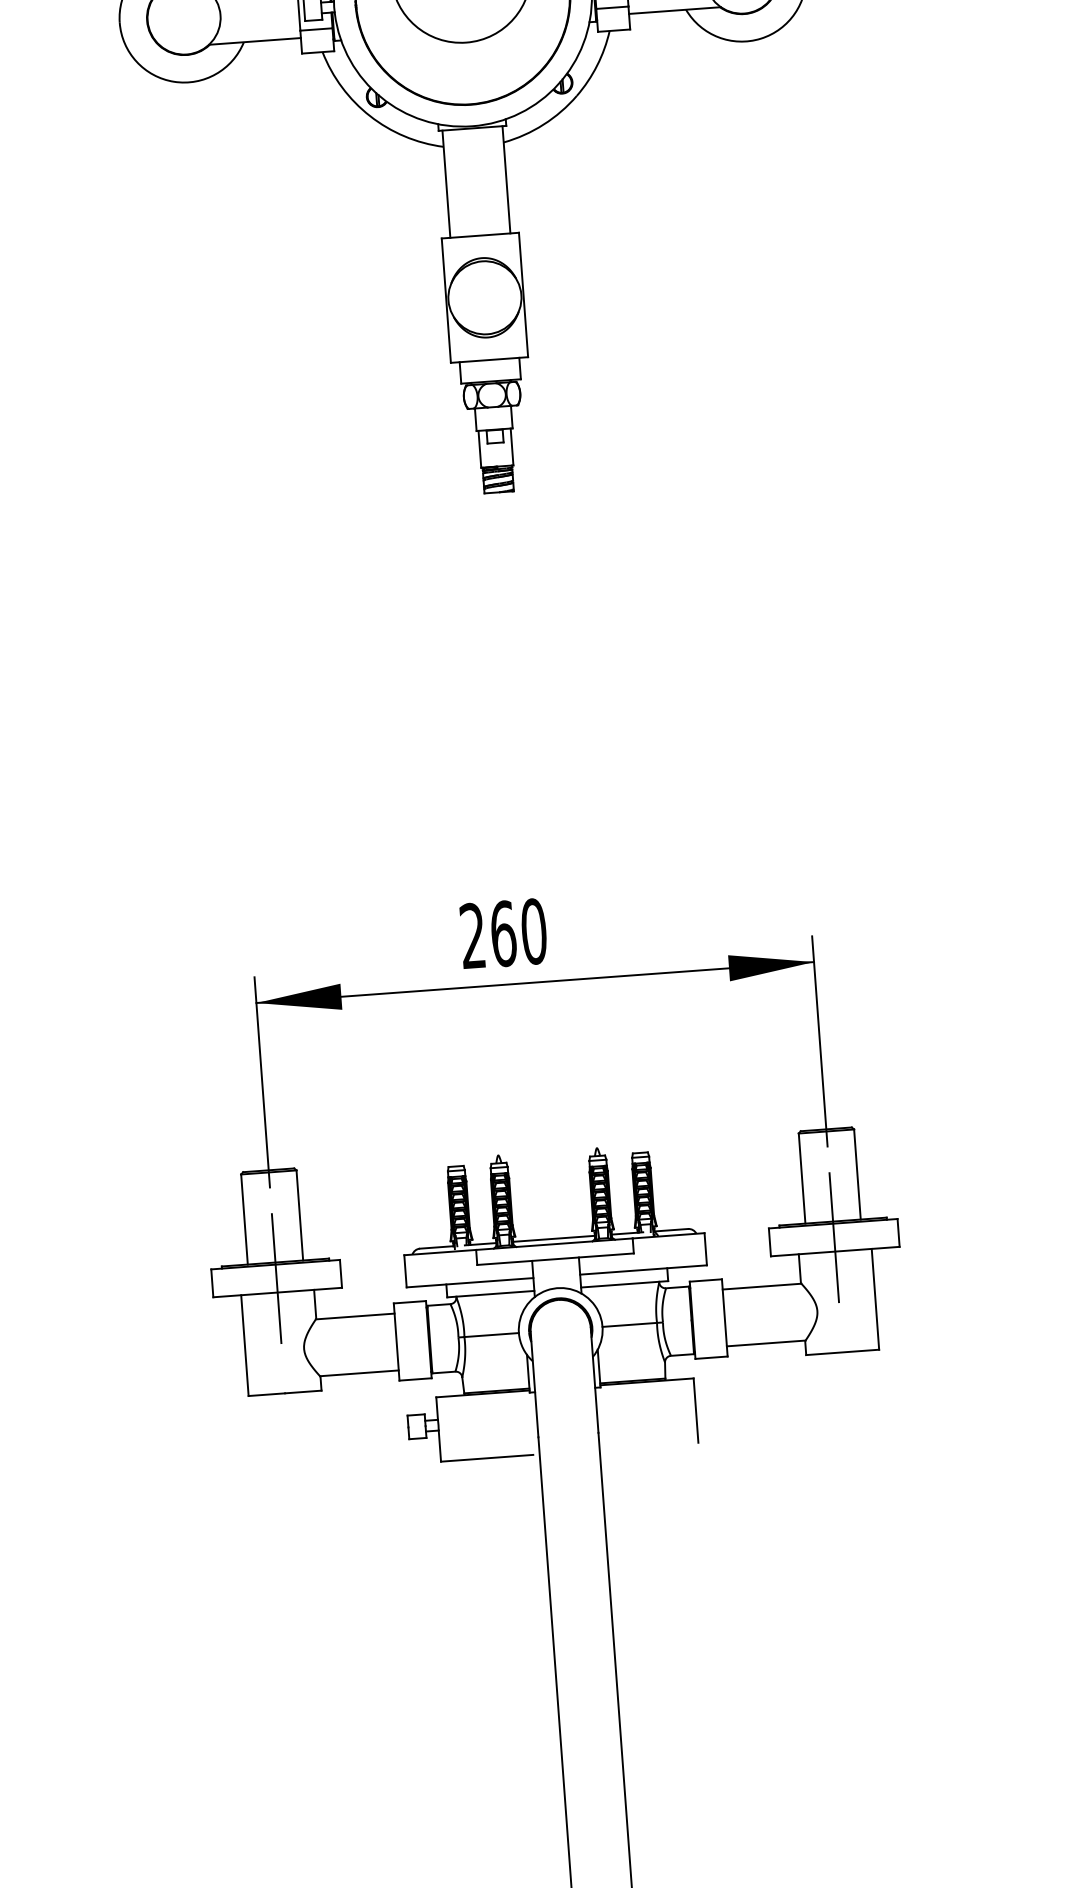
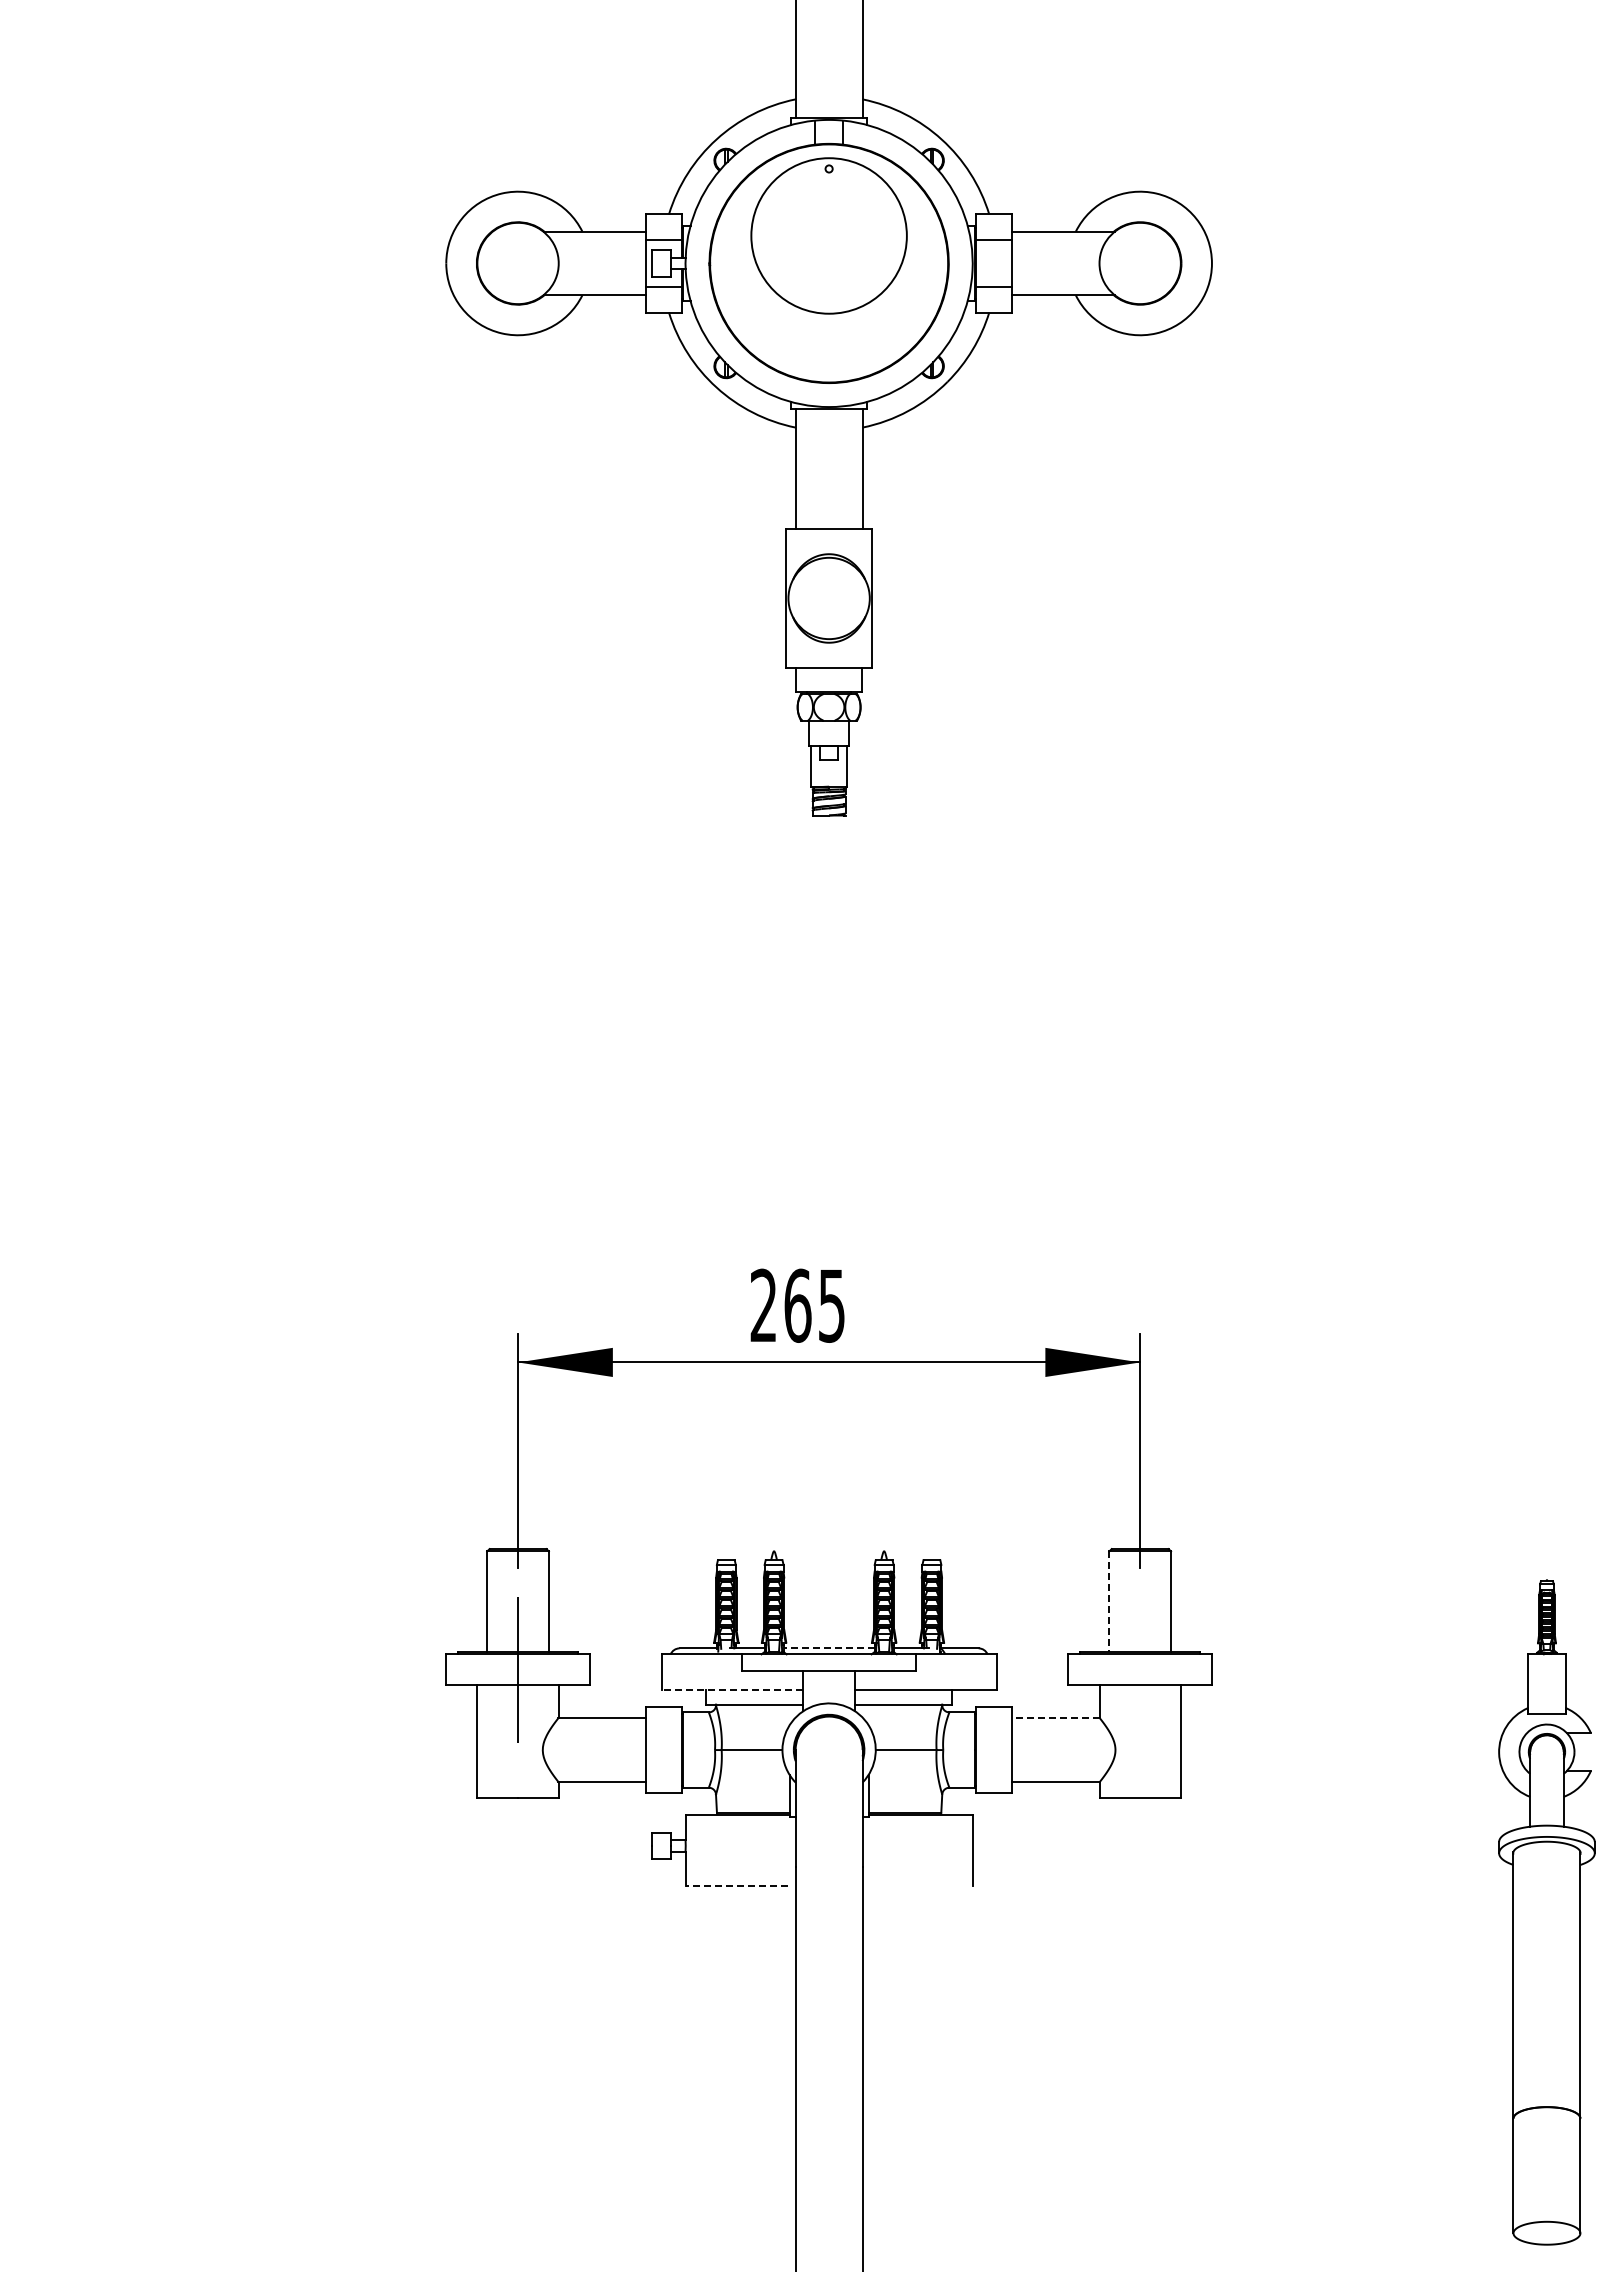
text: (533, 931) -> (831, 1305), 260 -> 265
line: (802, 1179) -> (1109, 1602), solid -> dashed
line: (834, 1237) -> (1140, 1669), removed
line: (554, 1238) -> (829, 1648), solid -> dashed
line: (470, 1282) -> (732, 1690), solid -> dashed
line: (762, 1286) -> (1056, 1718), solid -> dashed
line: (486, 1458) -> (736, 1886), solid -> dashed

